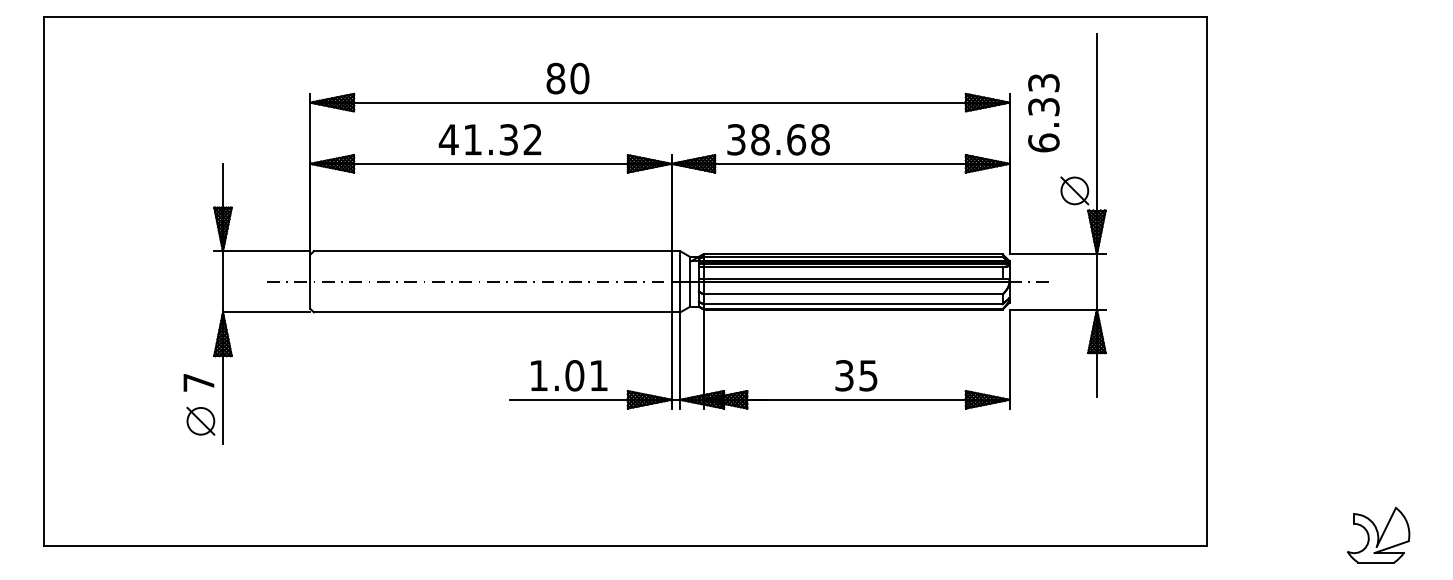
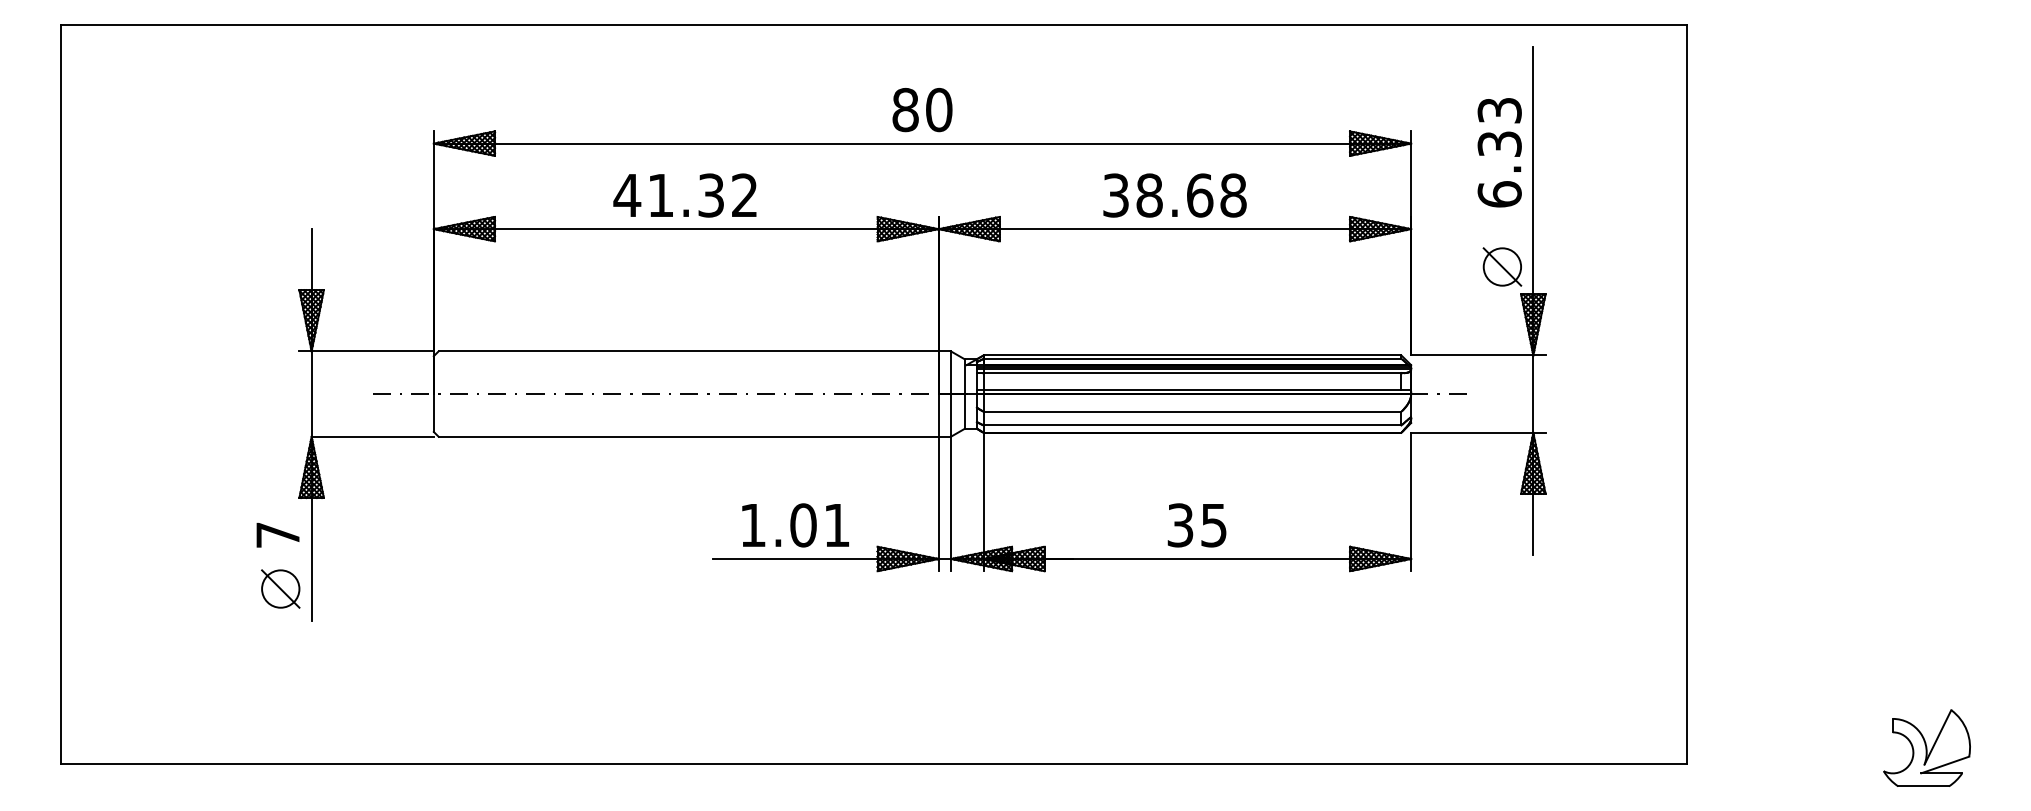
text: (567, 78) -> (921, 109), moved
text: (1043, 113) -> (1499, 153), moved
text: (778, 139) -> (1174, 195), moved

